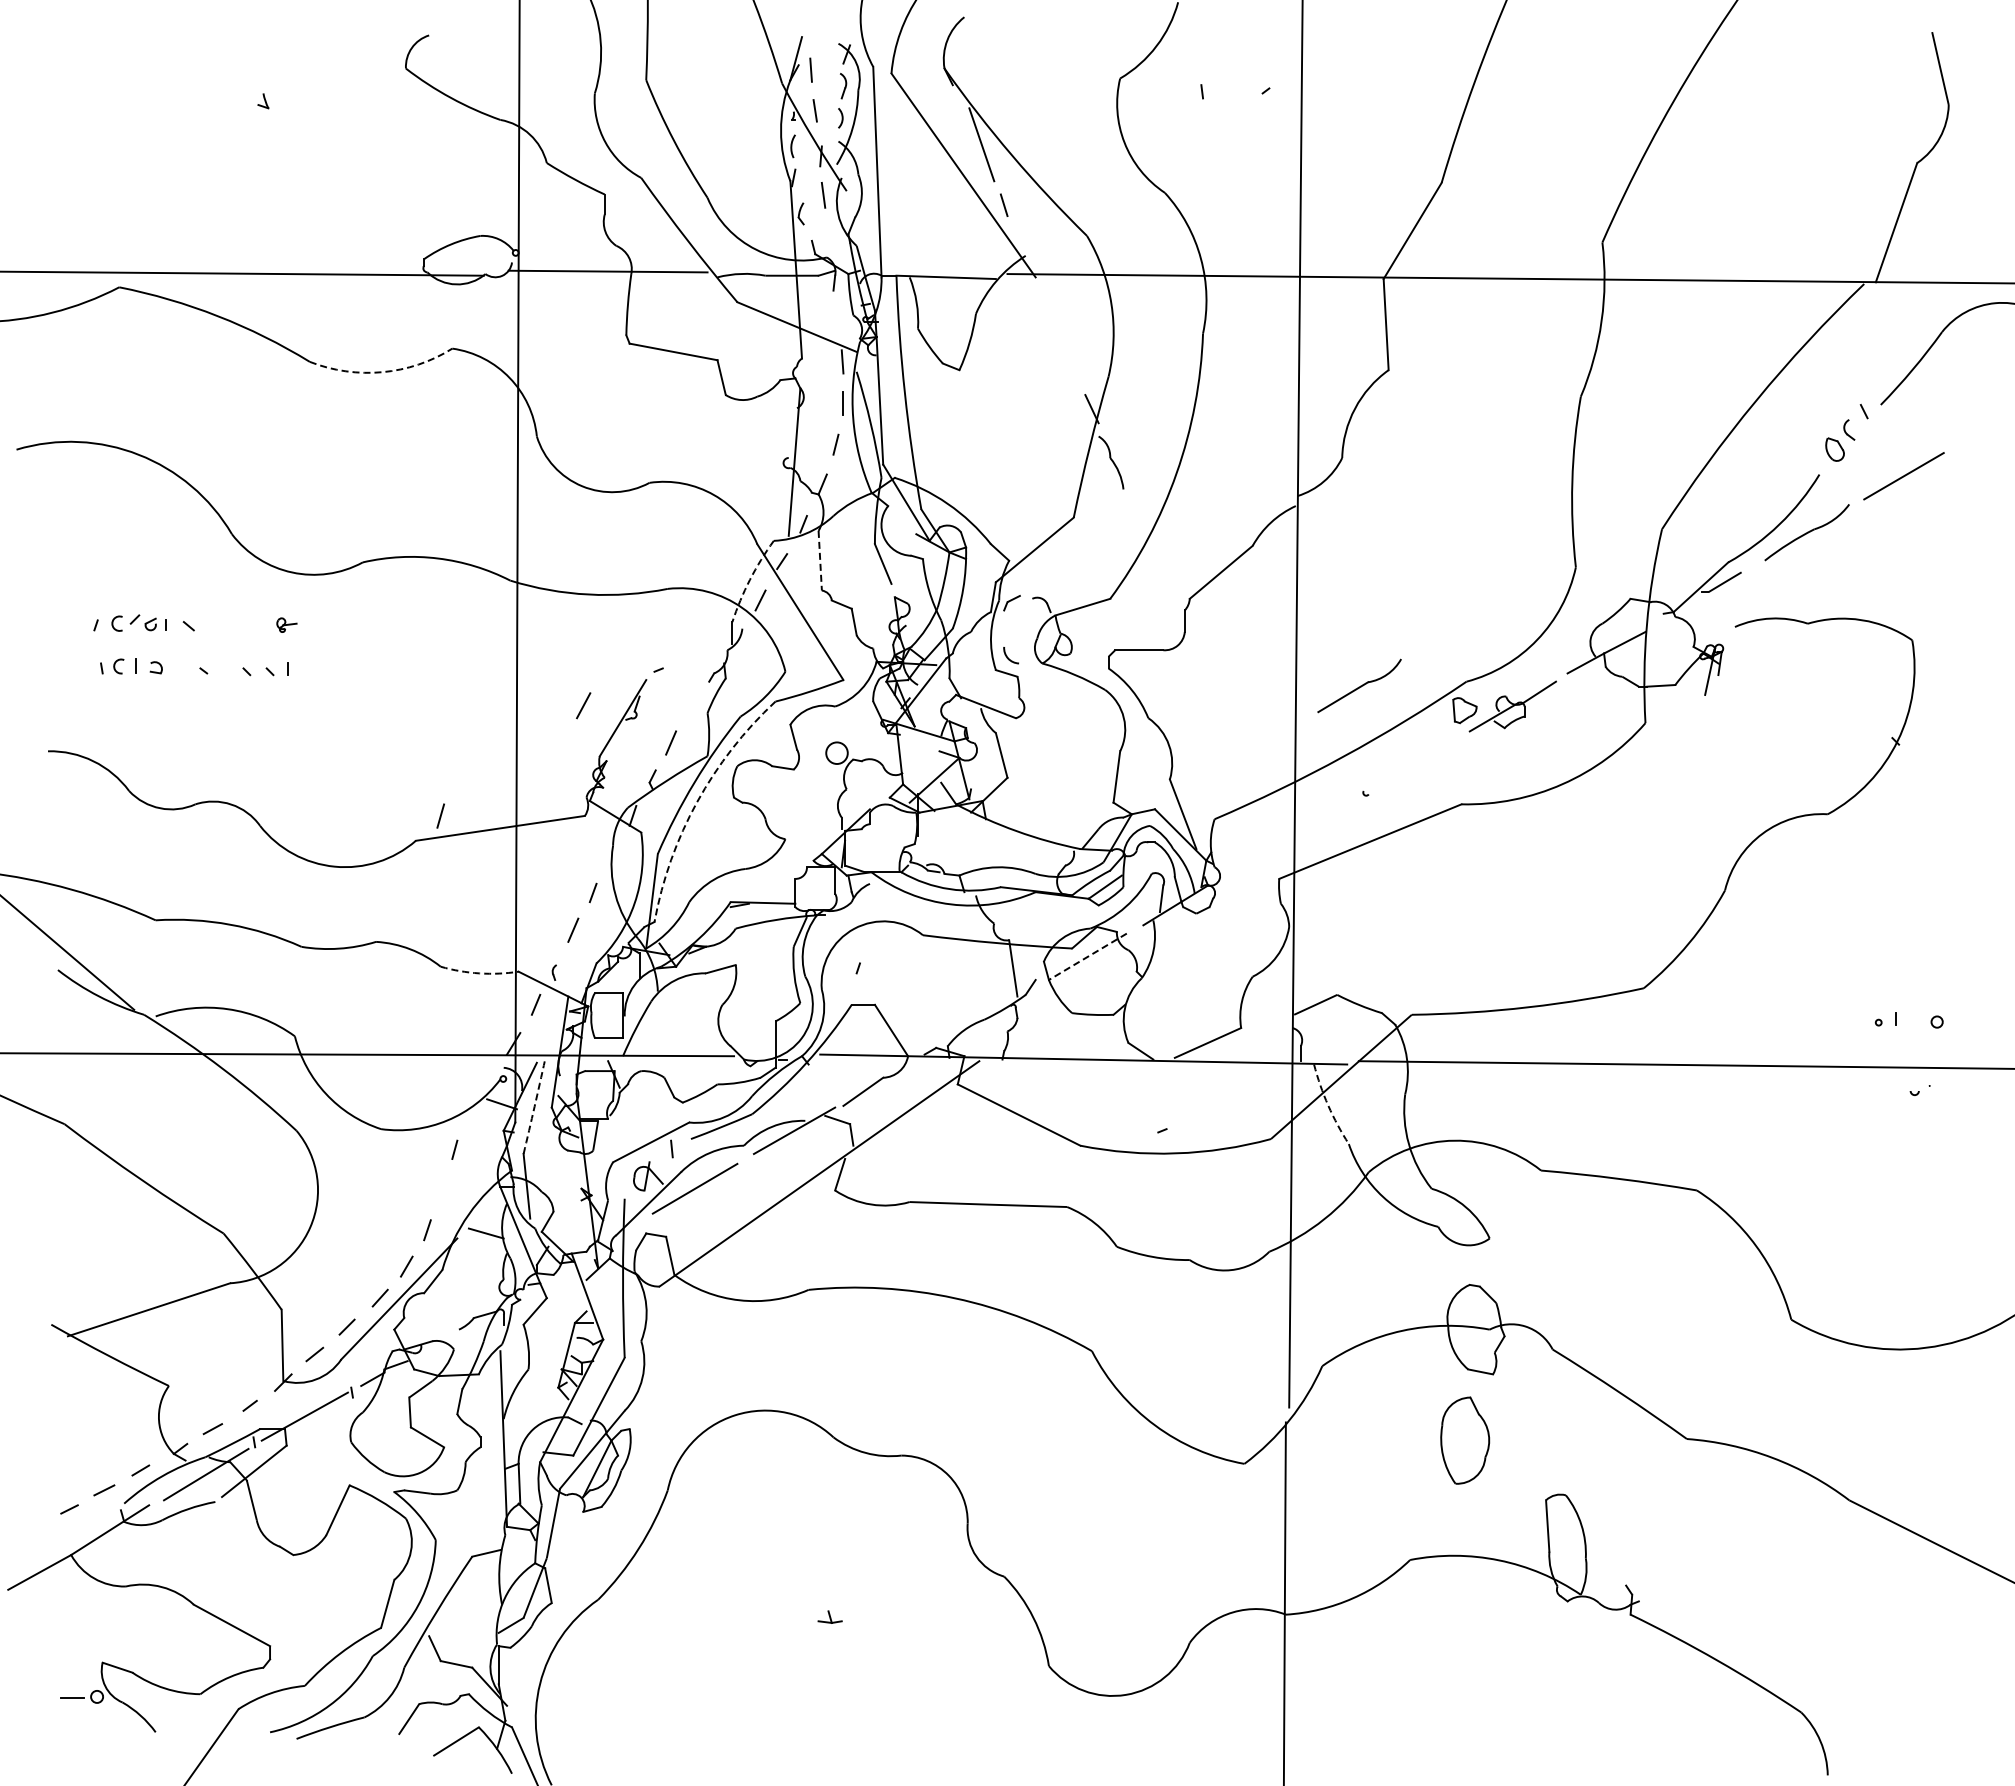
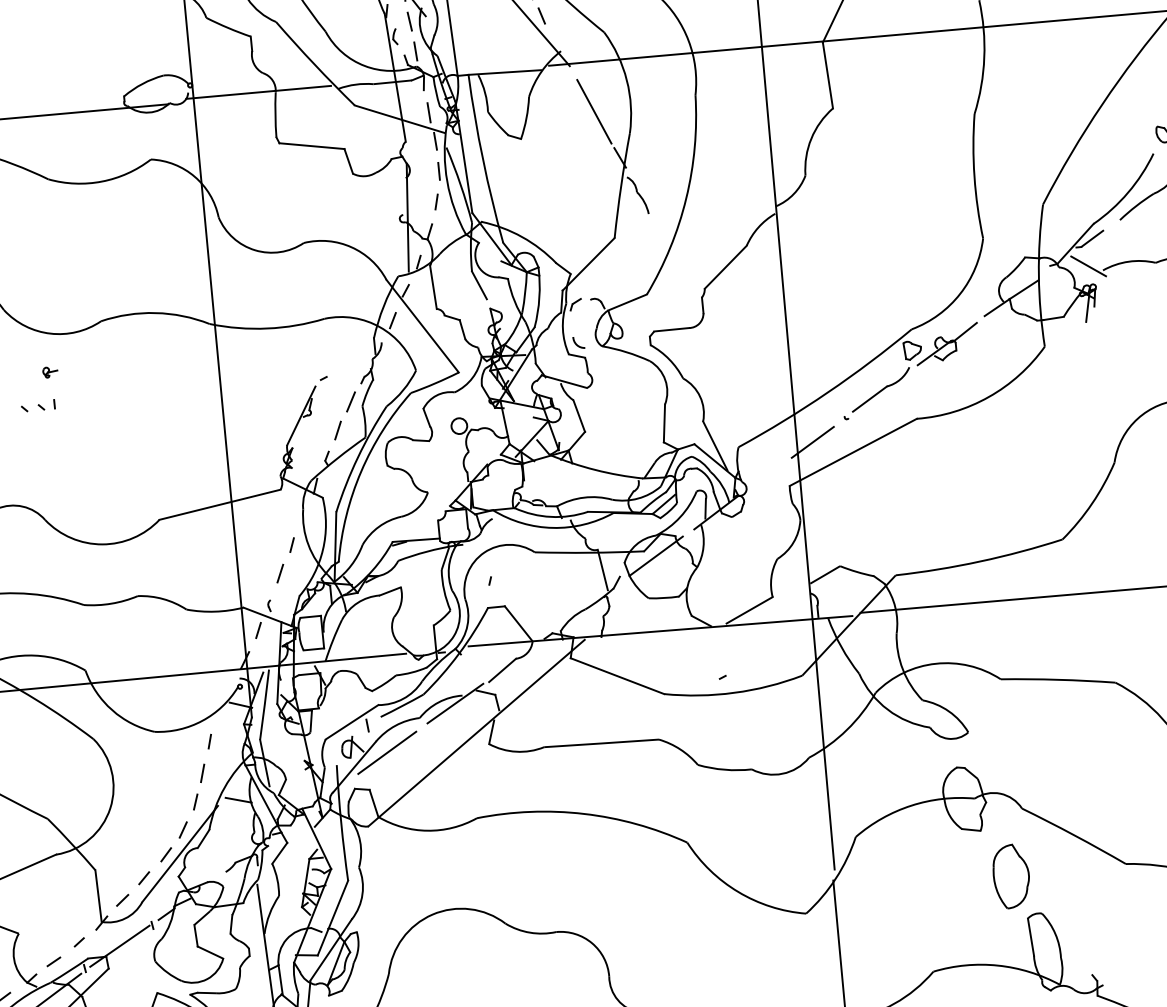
line: (827, 236) -> (415, 51), added
line: (837, 321) -> (428, 112), added
line: (1062, 342) -> (593, 111), added
arc: (382, 372) -> (101, 181), dashed -> solid
line: (820, 560) -> (433, 287), dashed -> solid
arc: (749, 579) -> (383, 306), dashed -> solid
line: (1715, 619) -> (1088, 266), added
part: (1359, 685) -> (880, 389), moved
line: (583, 705) -> (350, 401), moved
arc: (697, 802) -> (361, 471), dashed -> solid
line: (440, 815) -> (202, 772), moved
line: (1316, 822) -> (812, 442), added
line: (1087, 957) -> (655, 556), dashed -> solid
arc: (479, 973) -> (215, 611), dashed -> solid
arc: (1328, 1105) -> (841, 647), dashed -> solid
arc: (534, 1106) -> (264, 704), dashed -> solid
part: (1465, 1440) -> (1011, 876), moved

